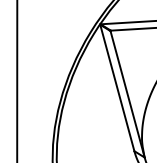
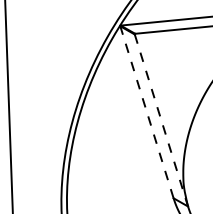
line: (117, 87) -> (147, 111), solid -> dashed
line: (127, 94) -> (161, 120), solid -> dashed

